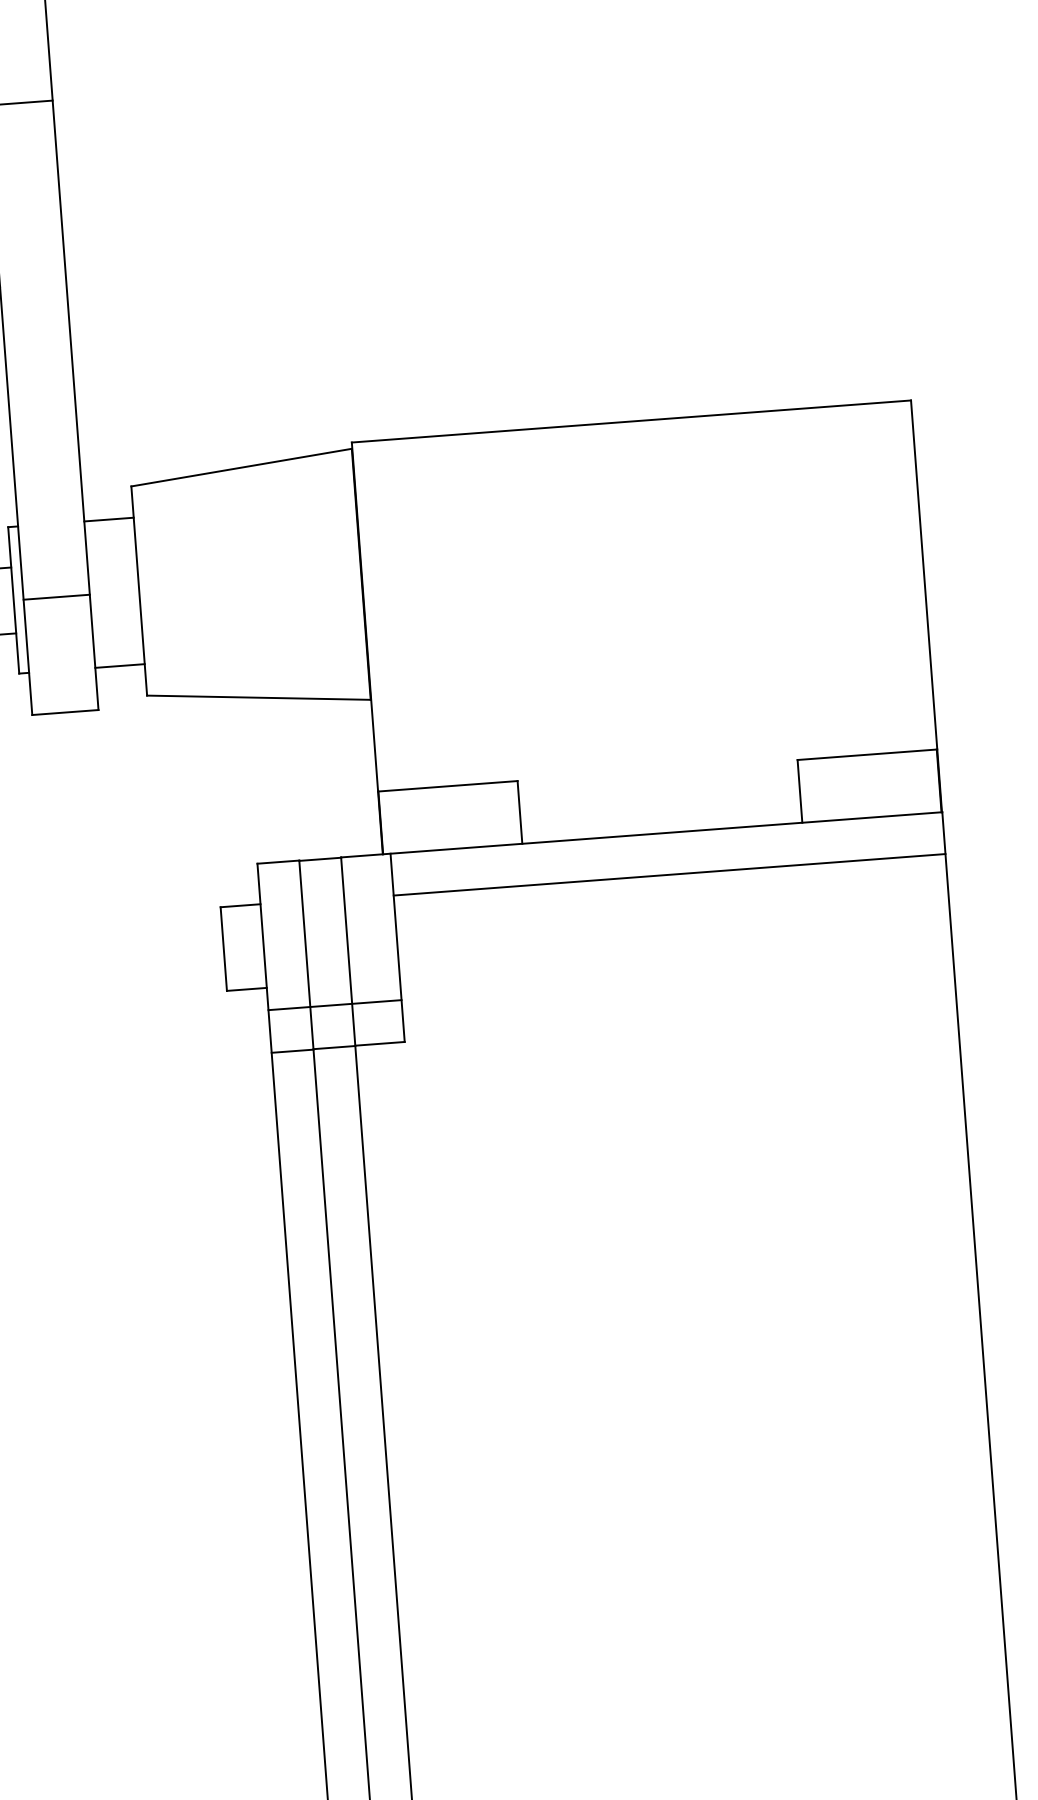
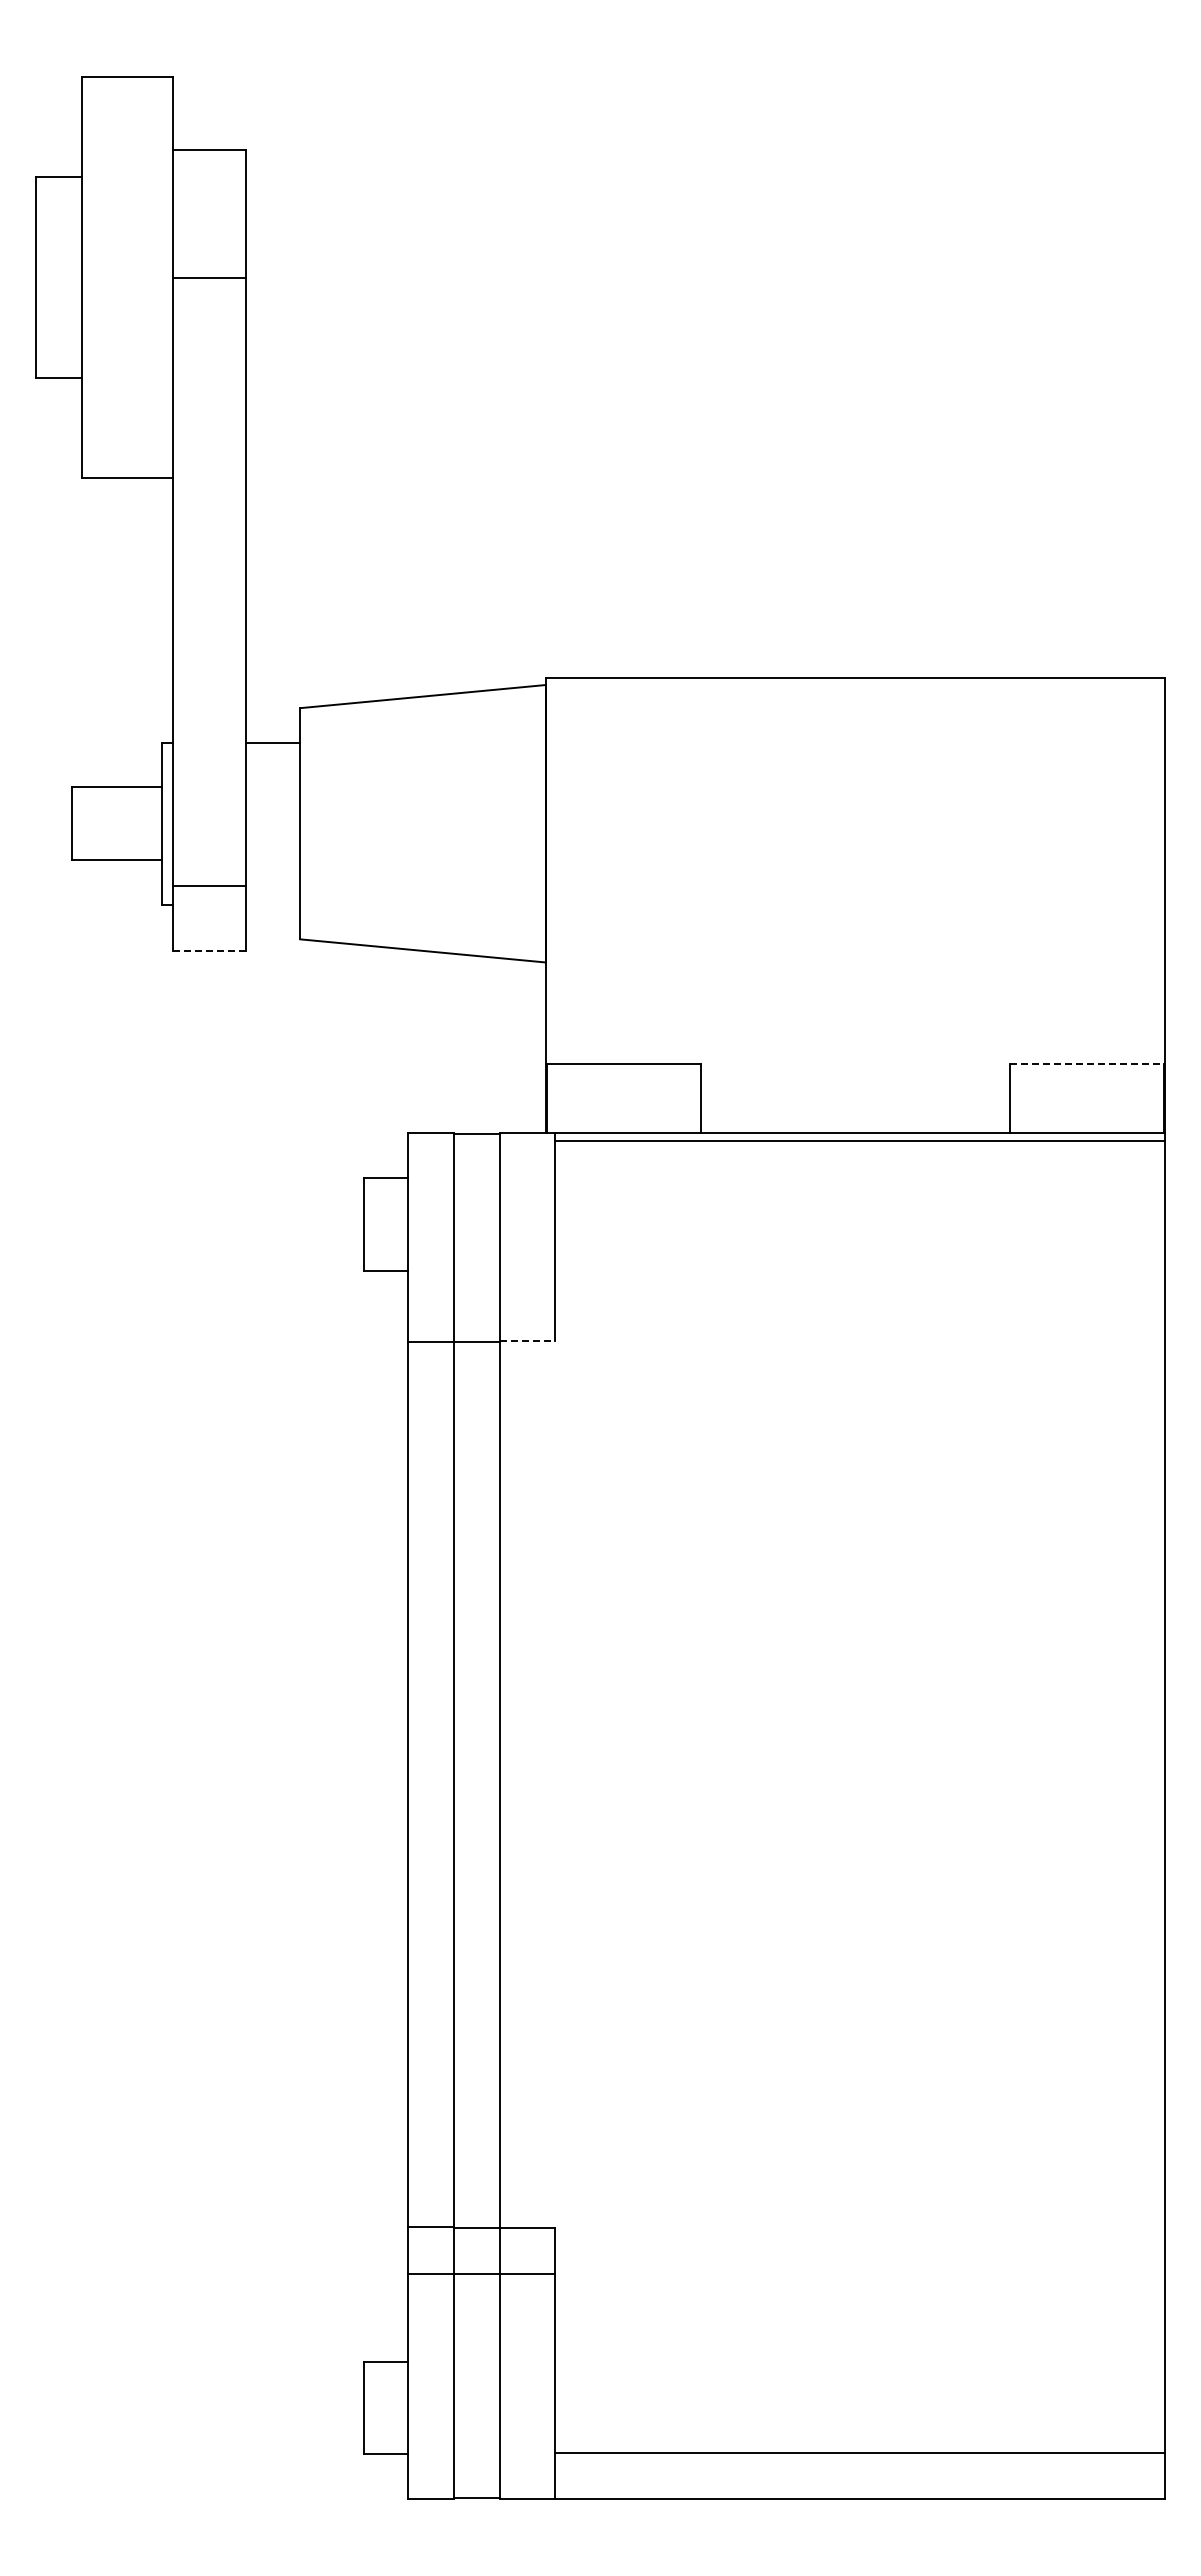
line: (56, 597) -> (208, 885), moved
line: (119, 665) -> (272, 904), removed
line: (65, 712) -> (209, 951), solid -> dashed
line: (867, 754) -> (1087, 1063), solid -> dashed
line: (669, 874) -> (859, 1140), moved
line: (334, 1005) -> (480, 1295), removed
line: (380, 1043) -> (528, 1341), solid -> dashed

